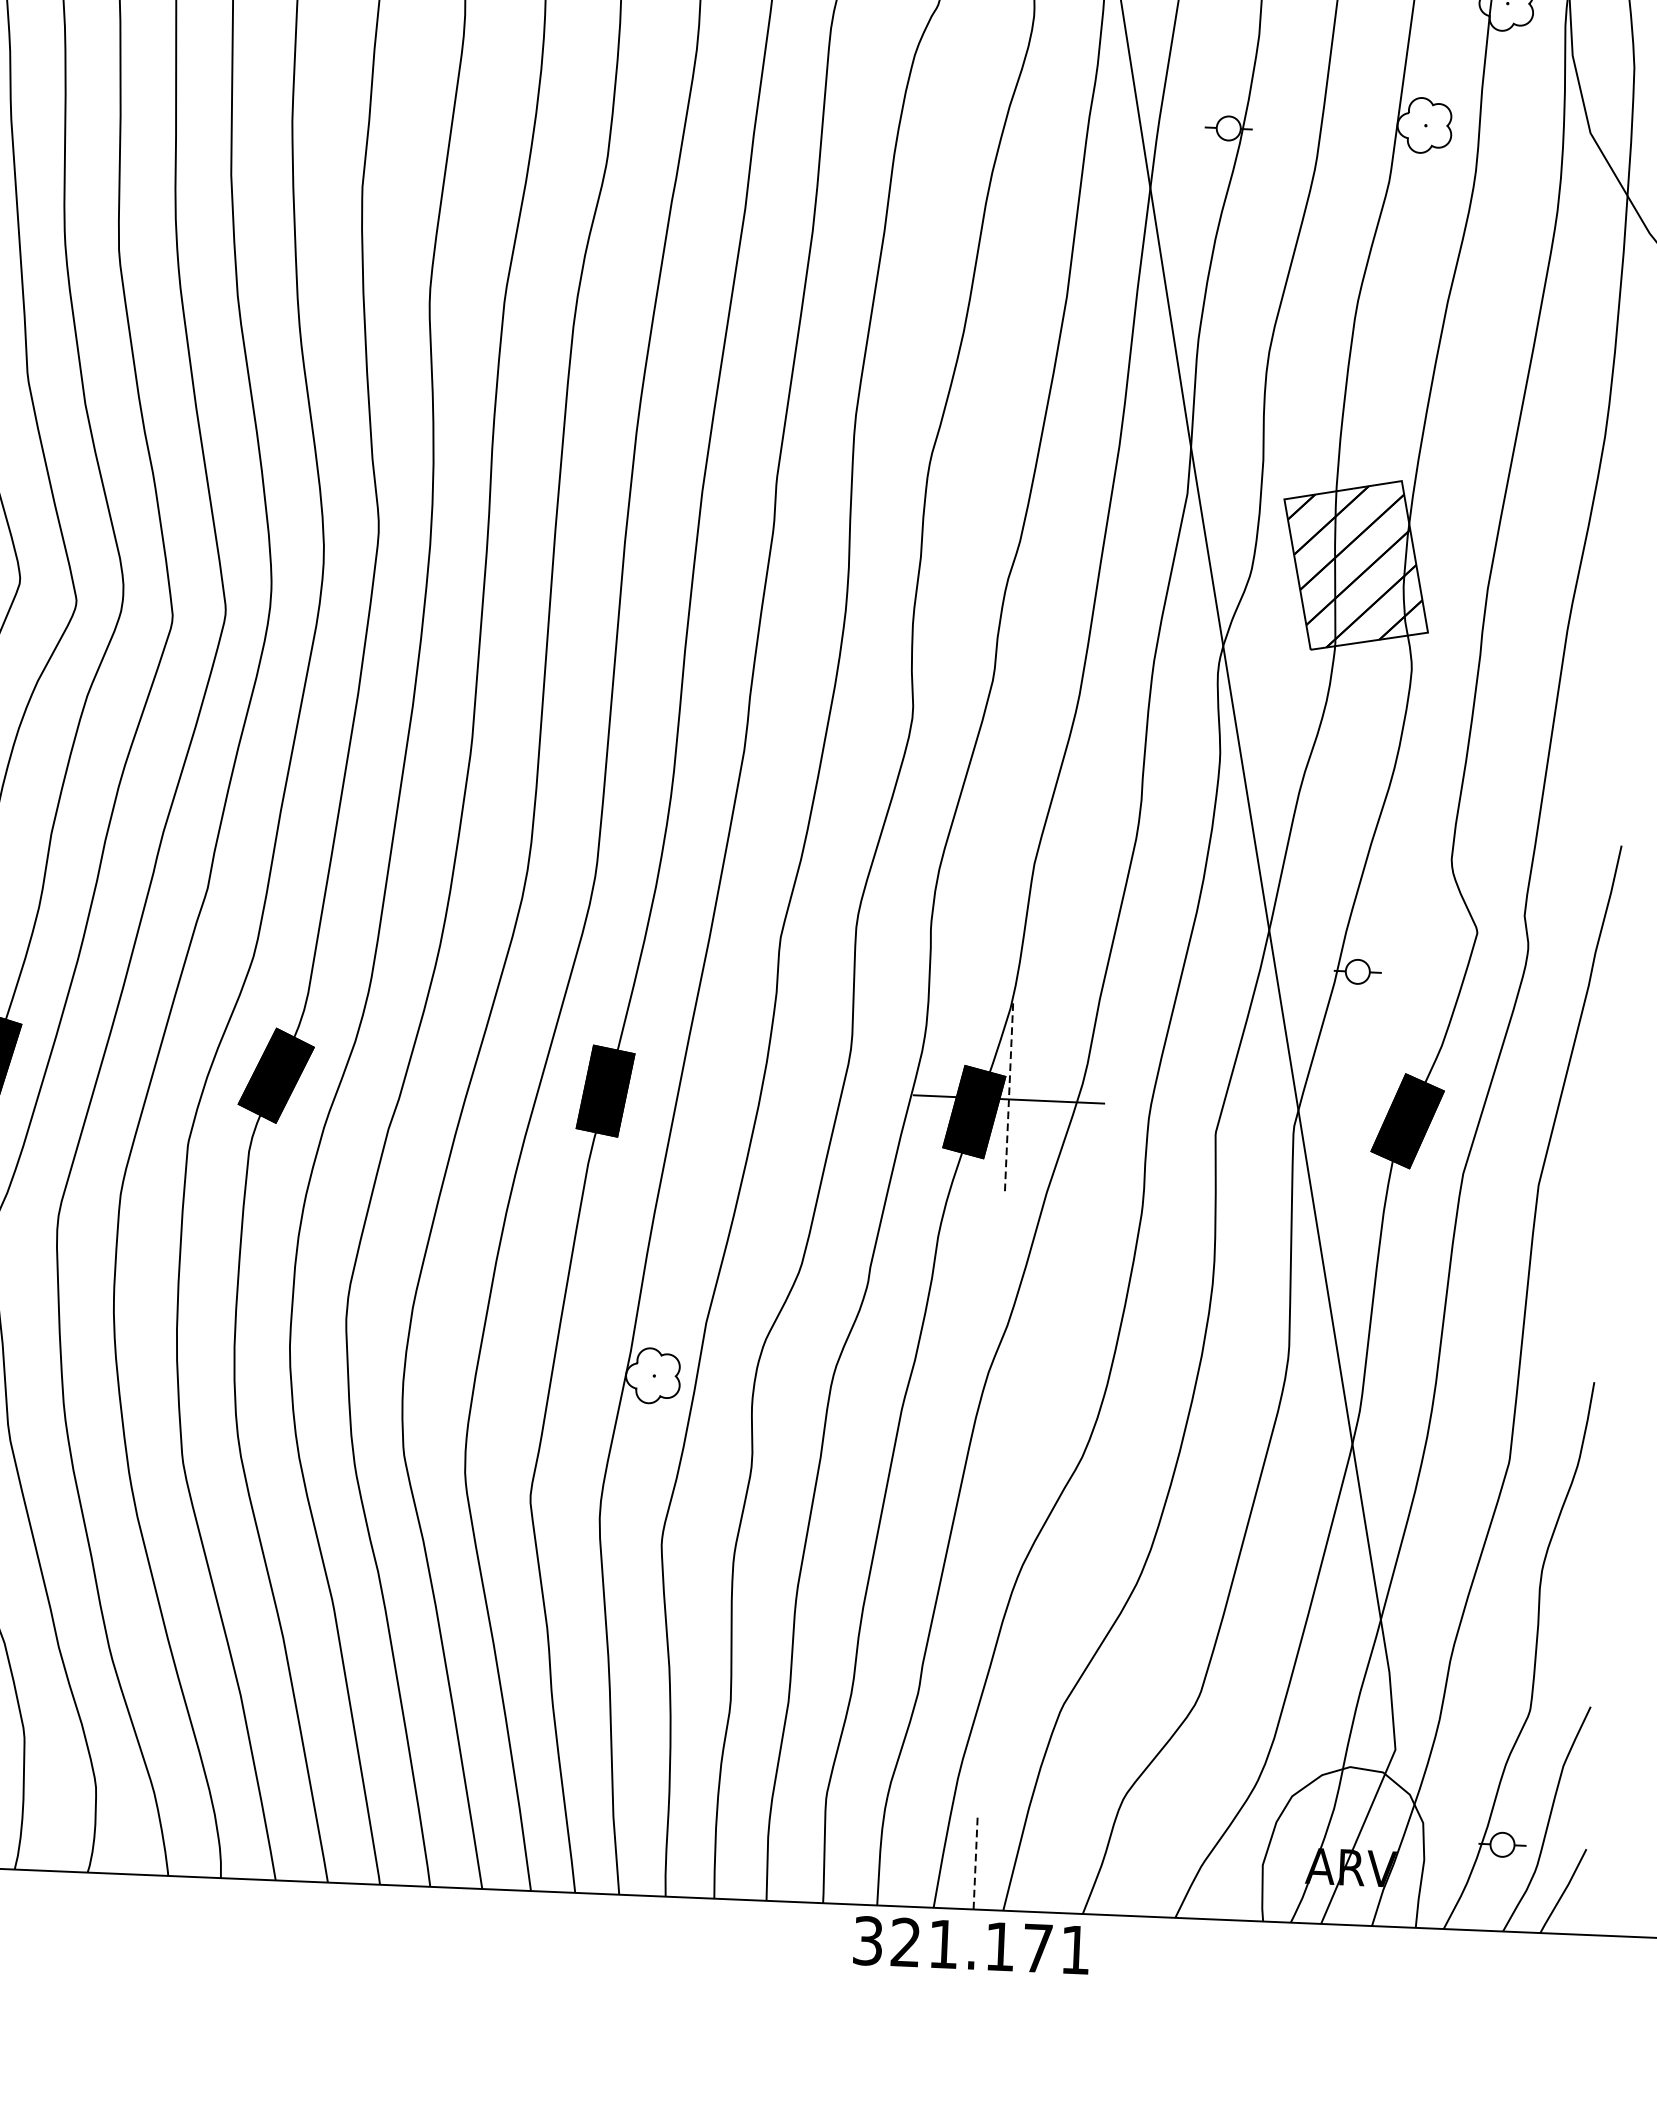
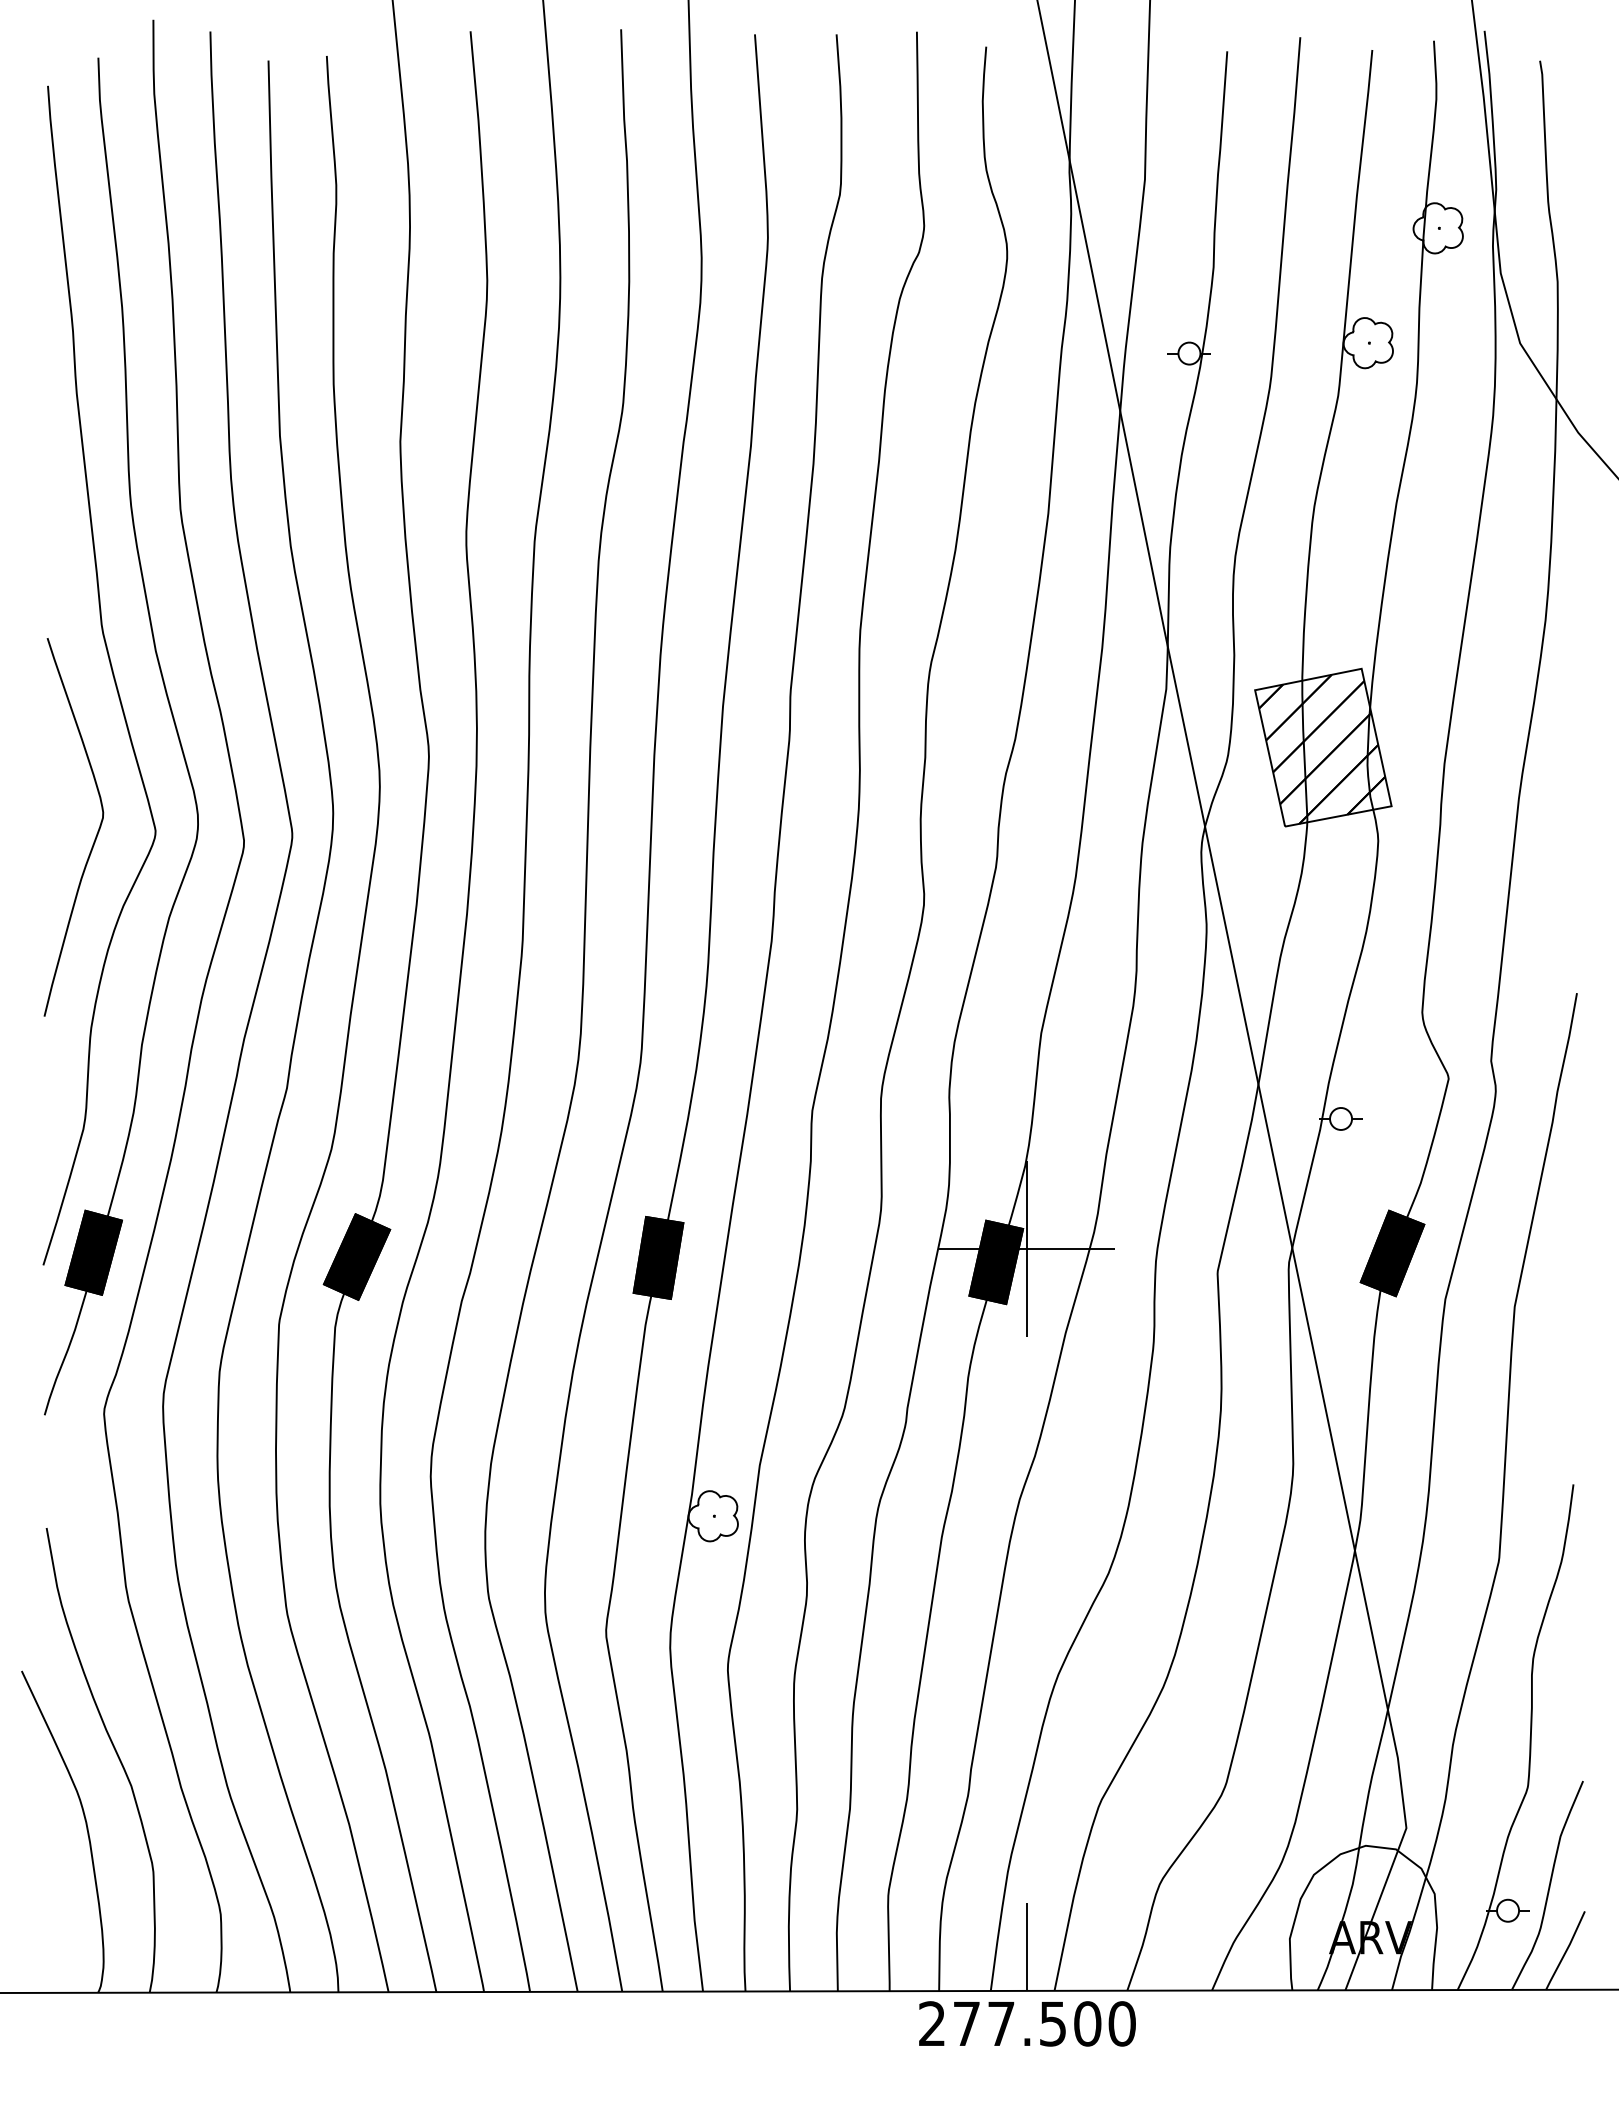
line: (1009, 1099) -> (1027, 1249), dashed -> solid
line: (975, 1860) -> (1027, 1946), dashed -> solid
text: (972, 1945) -> (1027, 2023), 321.171 -> 277.500

